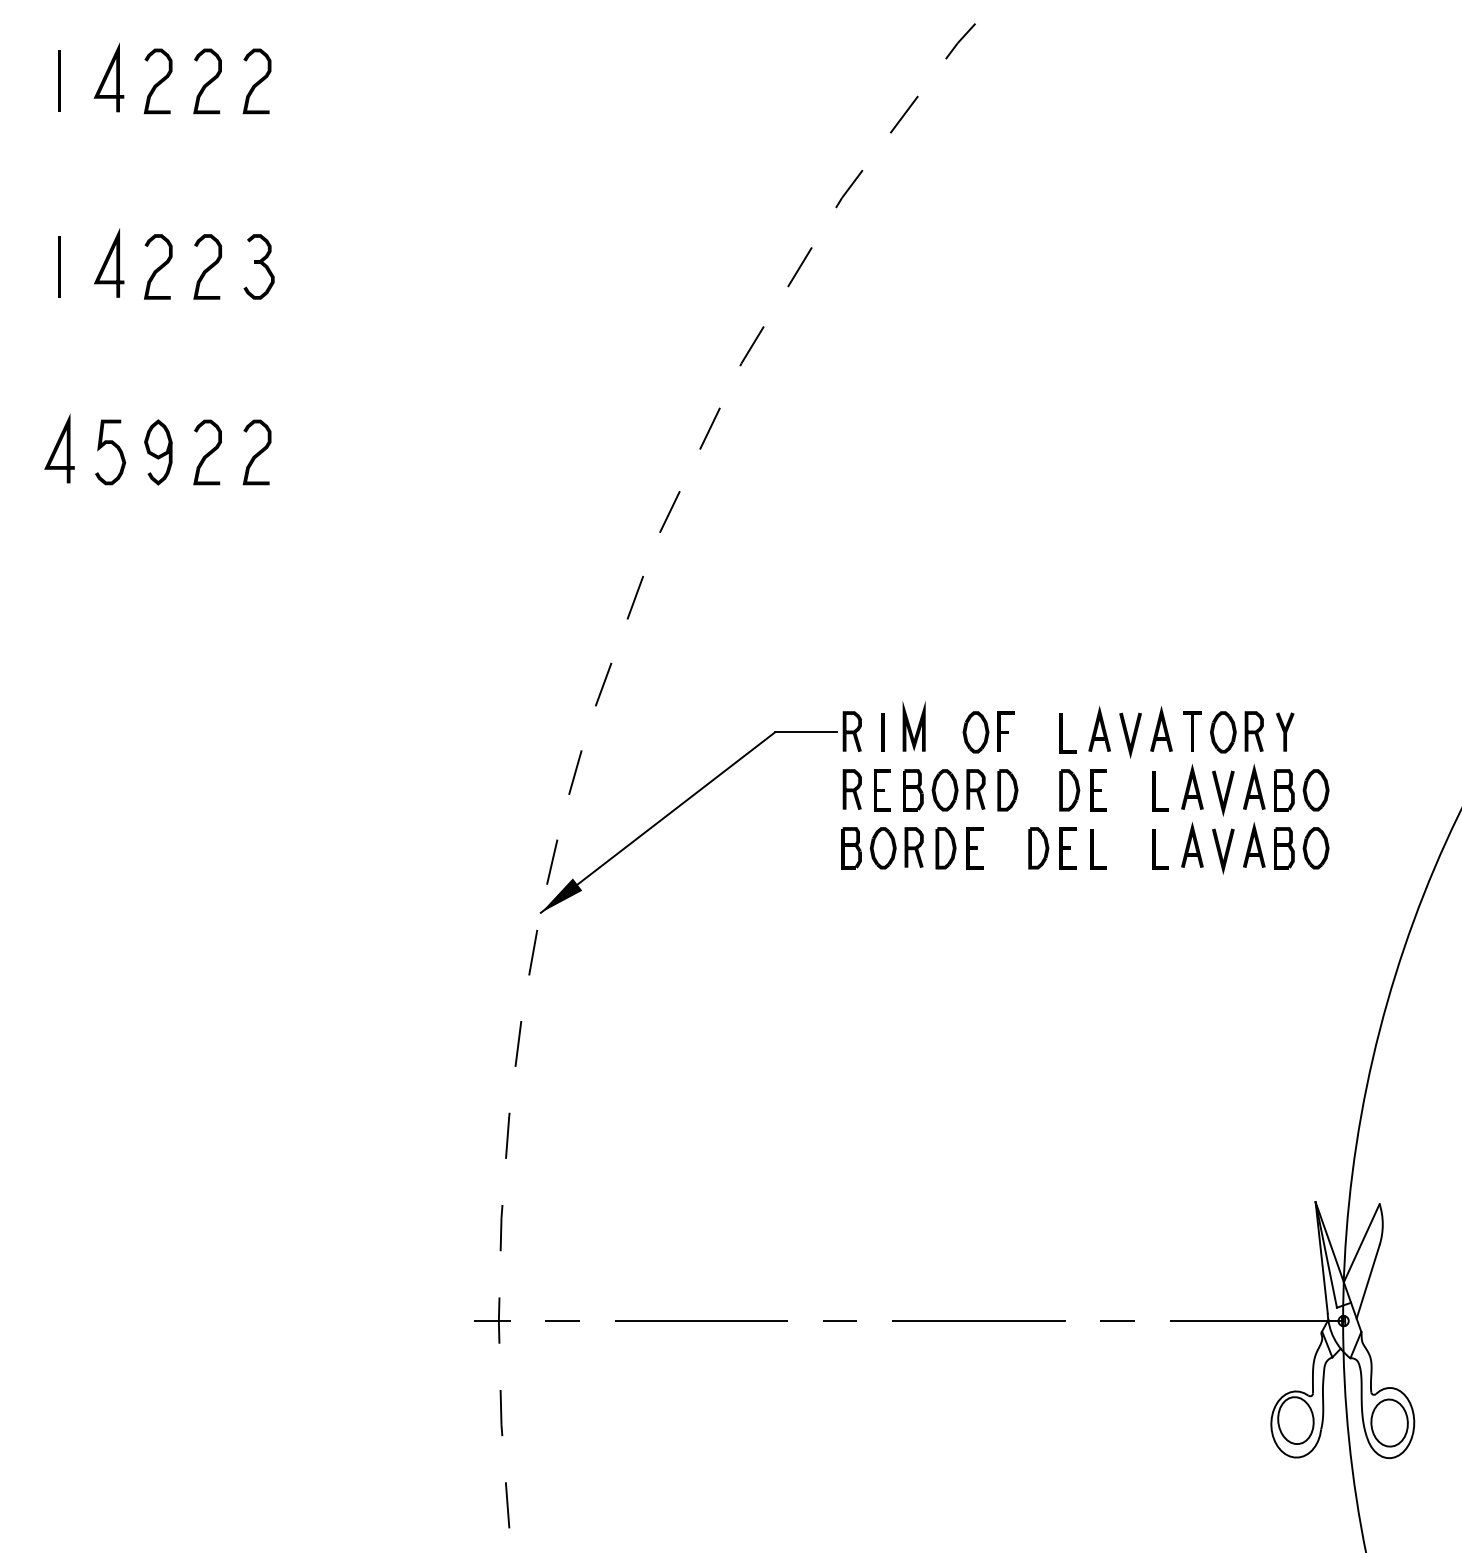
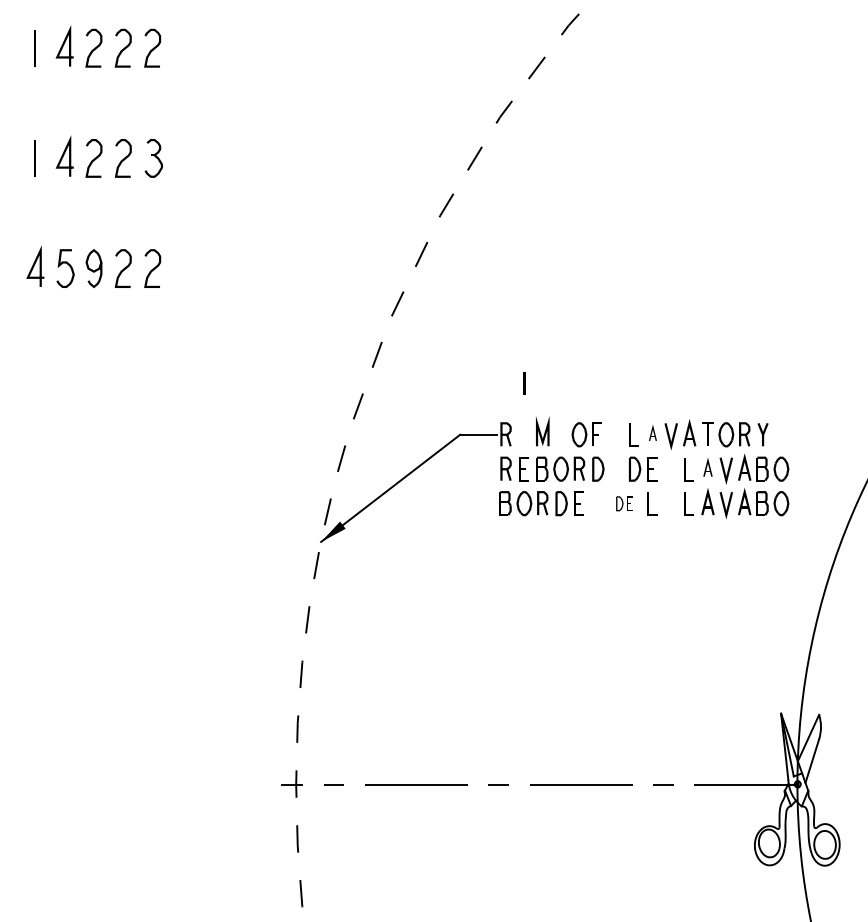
part: (1098, 728) -> (652, 432), size x0.6
line: (883, 731) -> (524, 383), moved
part: (1191, 787) -> (707, 467), size x0.7
part: (1051, 848) -> (624, 503), size x0.6

